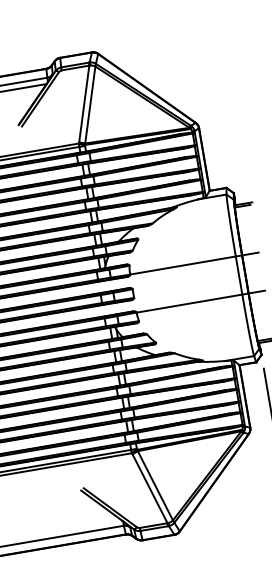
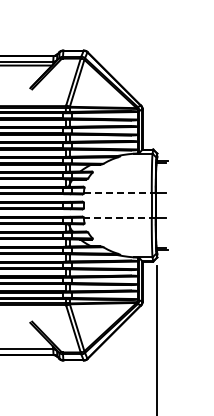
line: (185, 265) -> (119, 193), solid -> dashed
line: (191, 302) -> (119, 217), solid -> dashed

